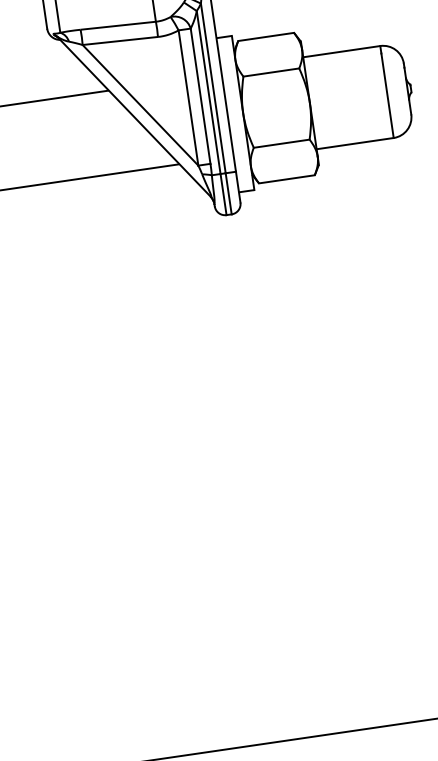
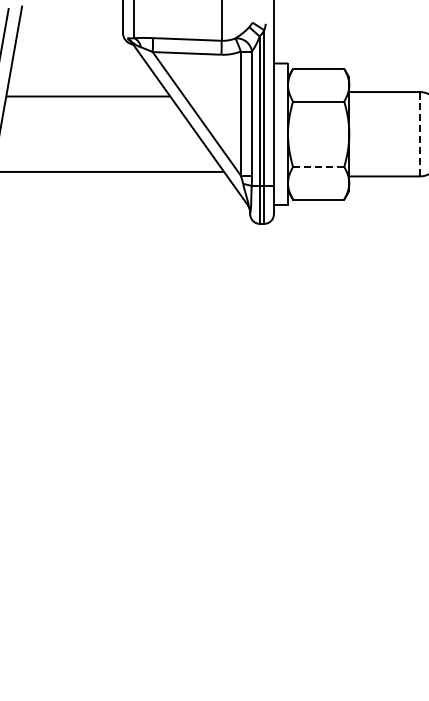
line: (388, 95) -> (420, 137), solid -> dashed
line: (281, 143) -> (318, 166), solid -> dashed

